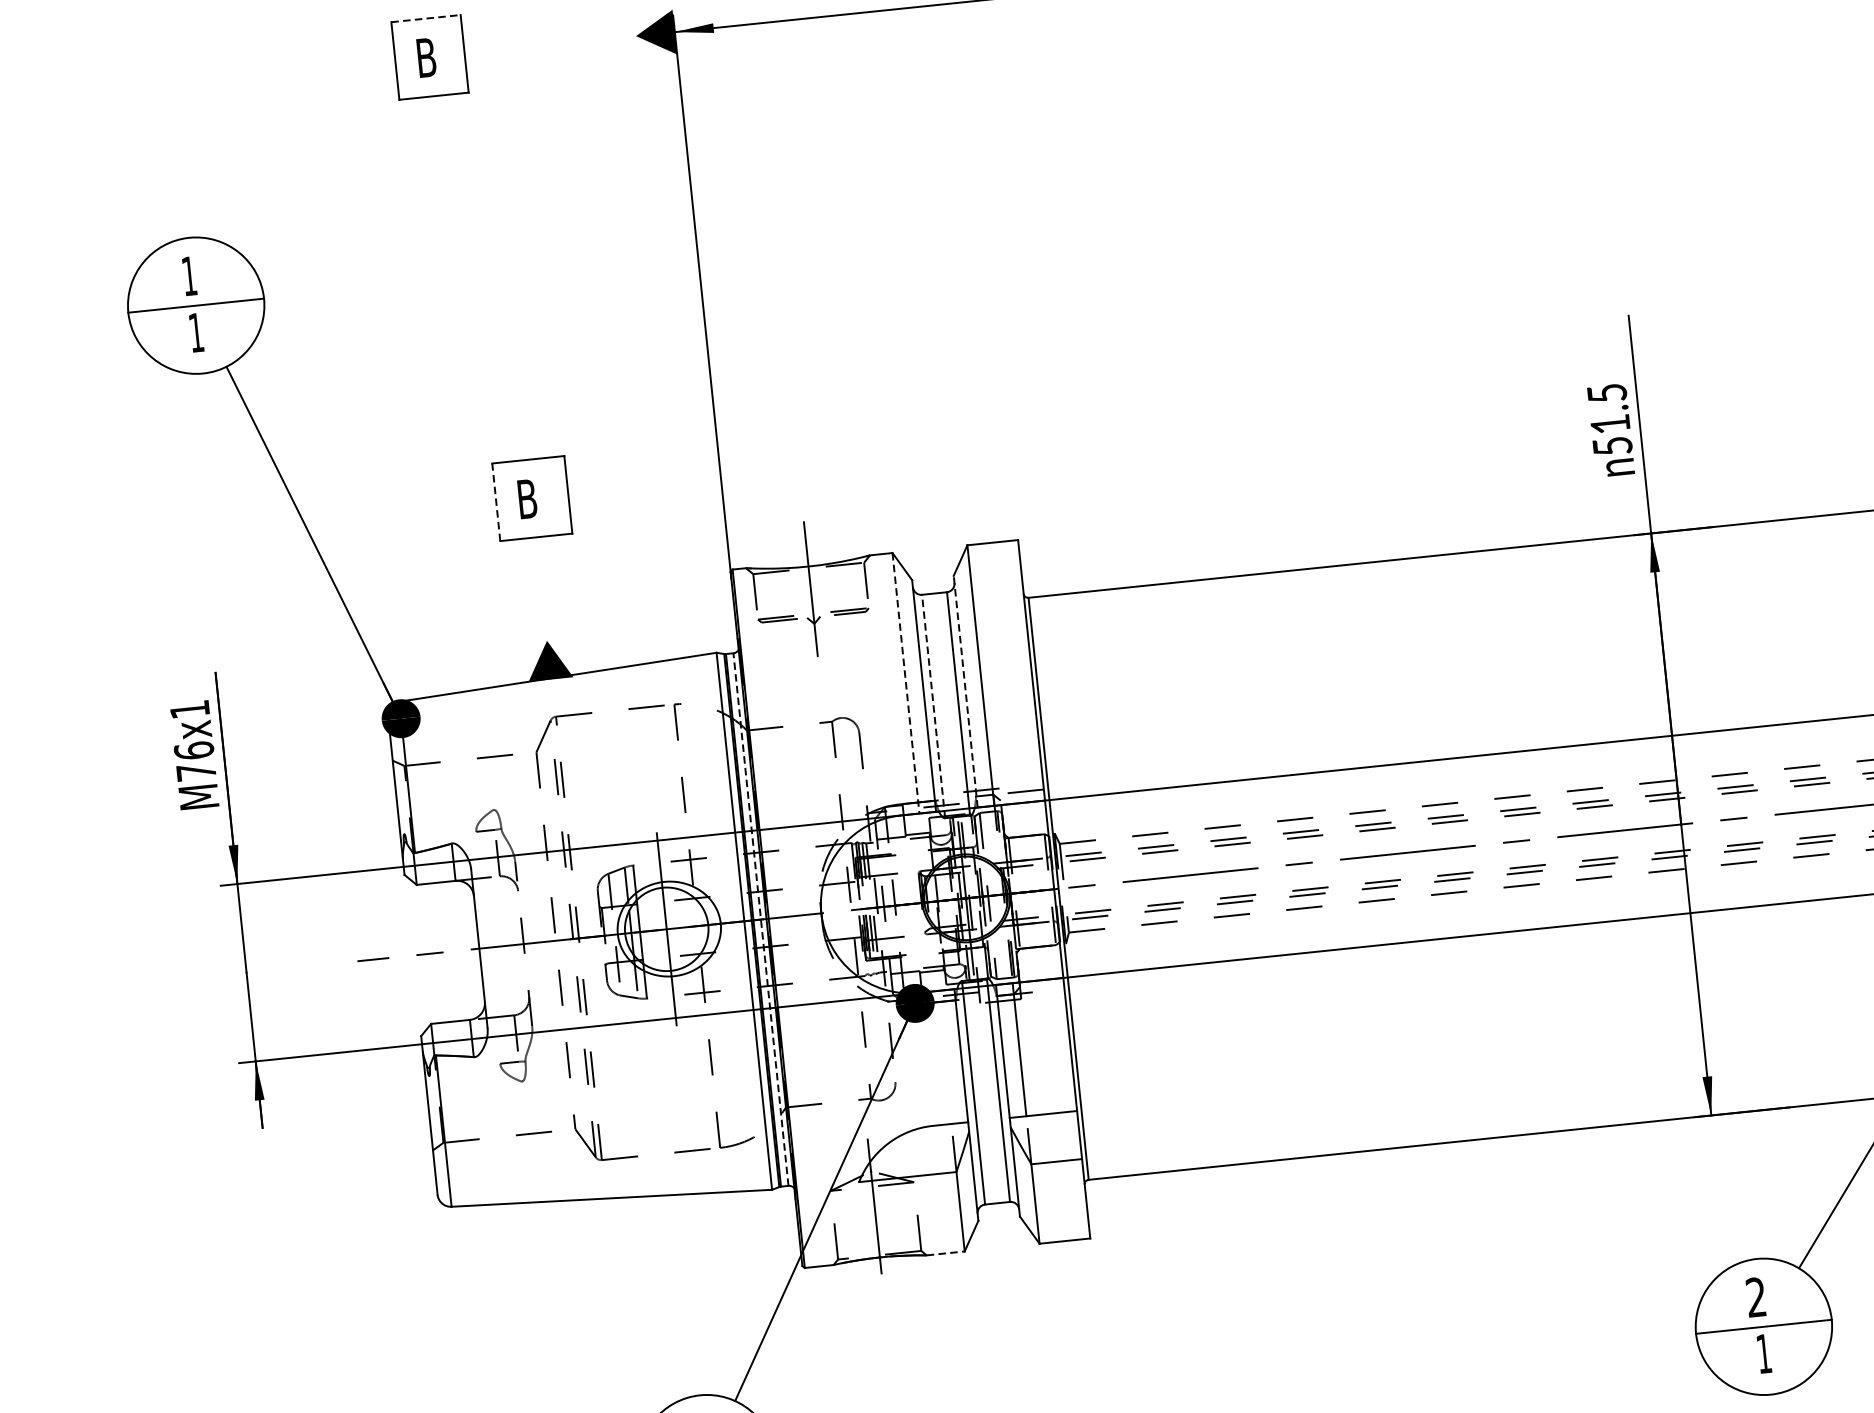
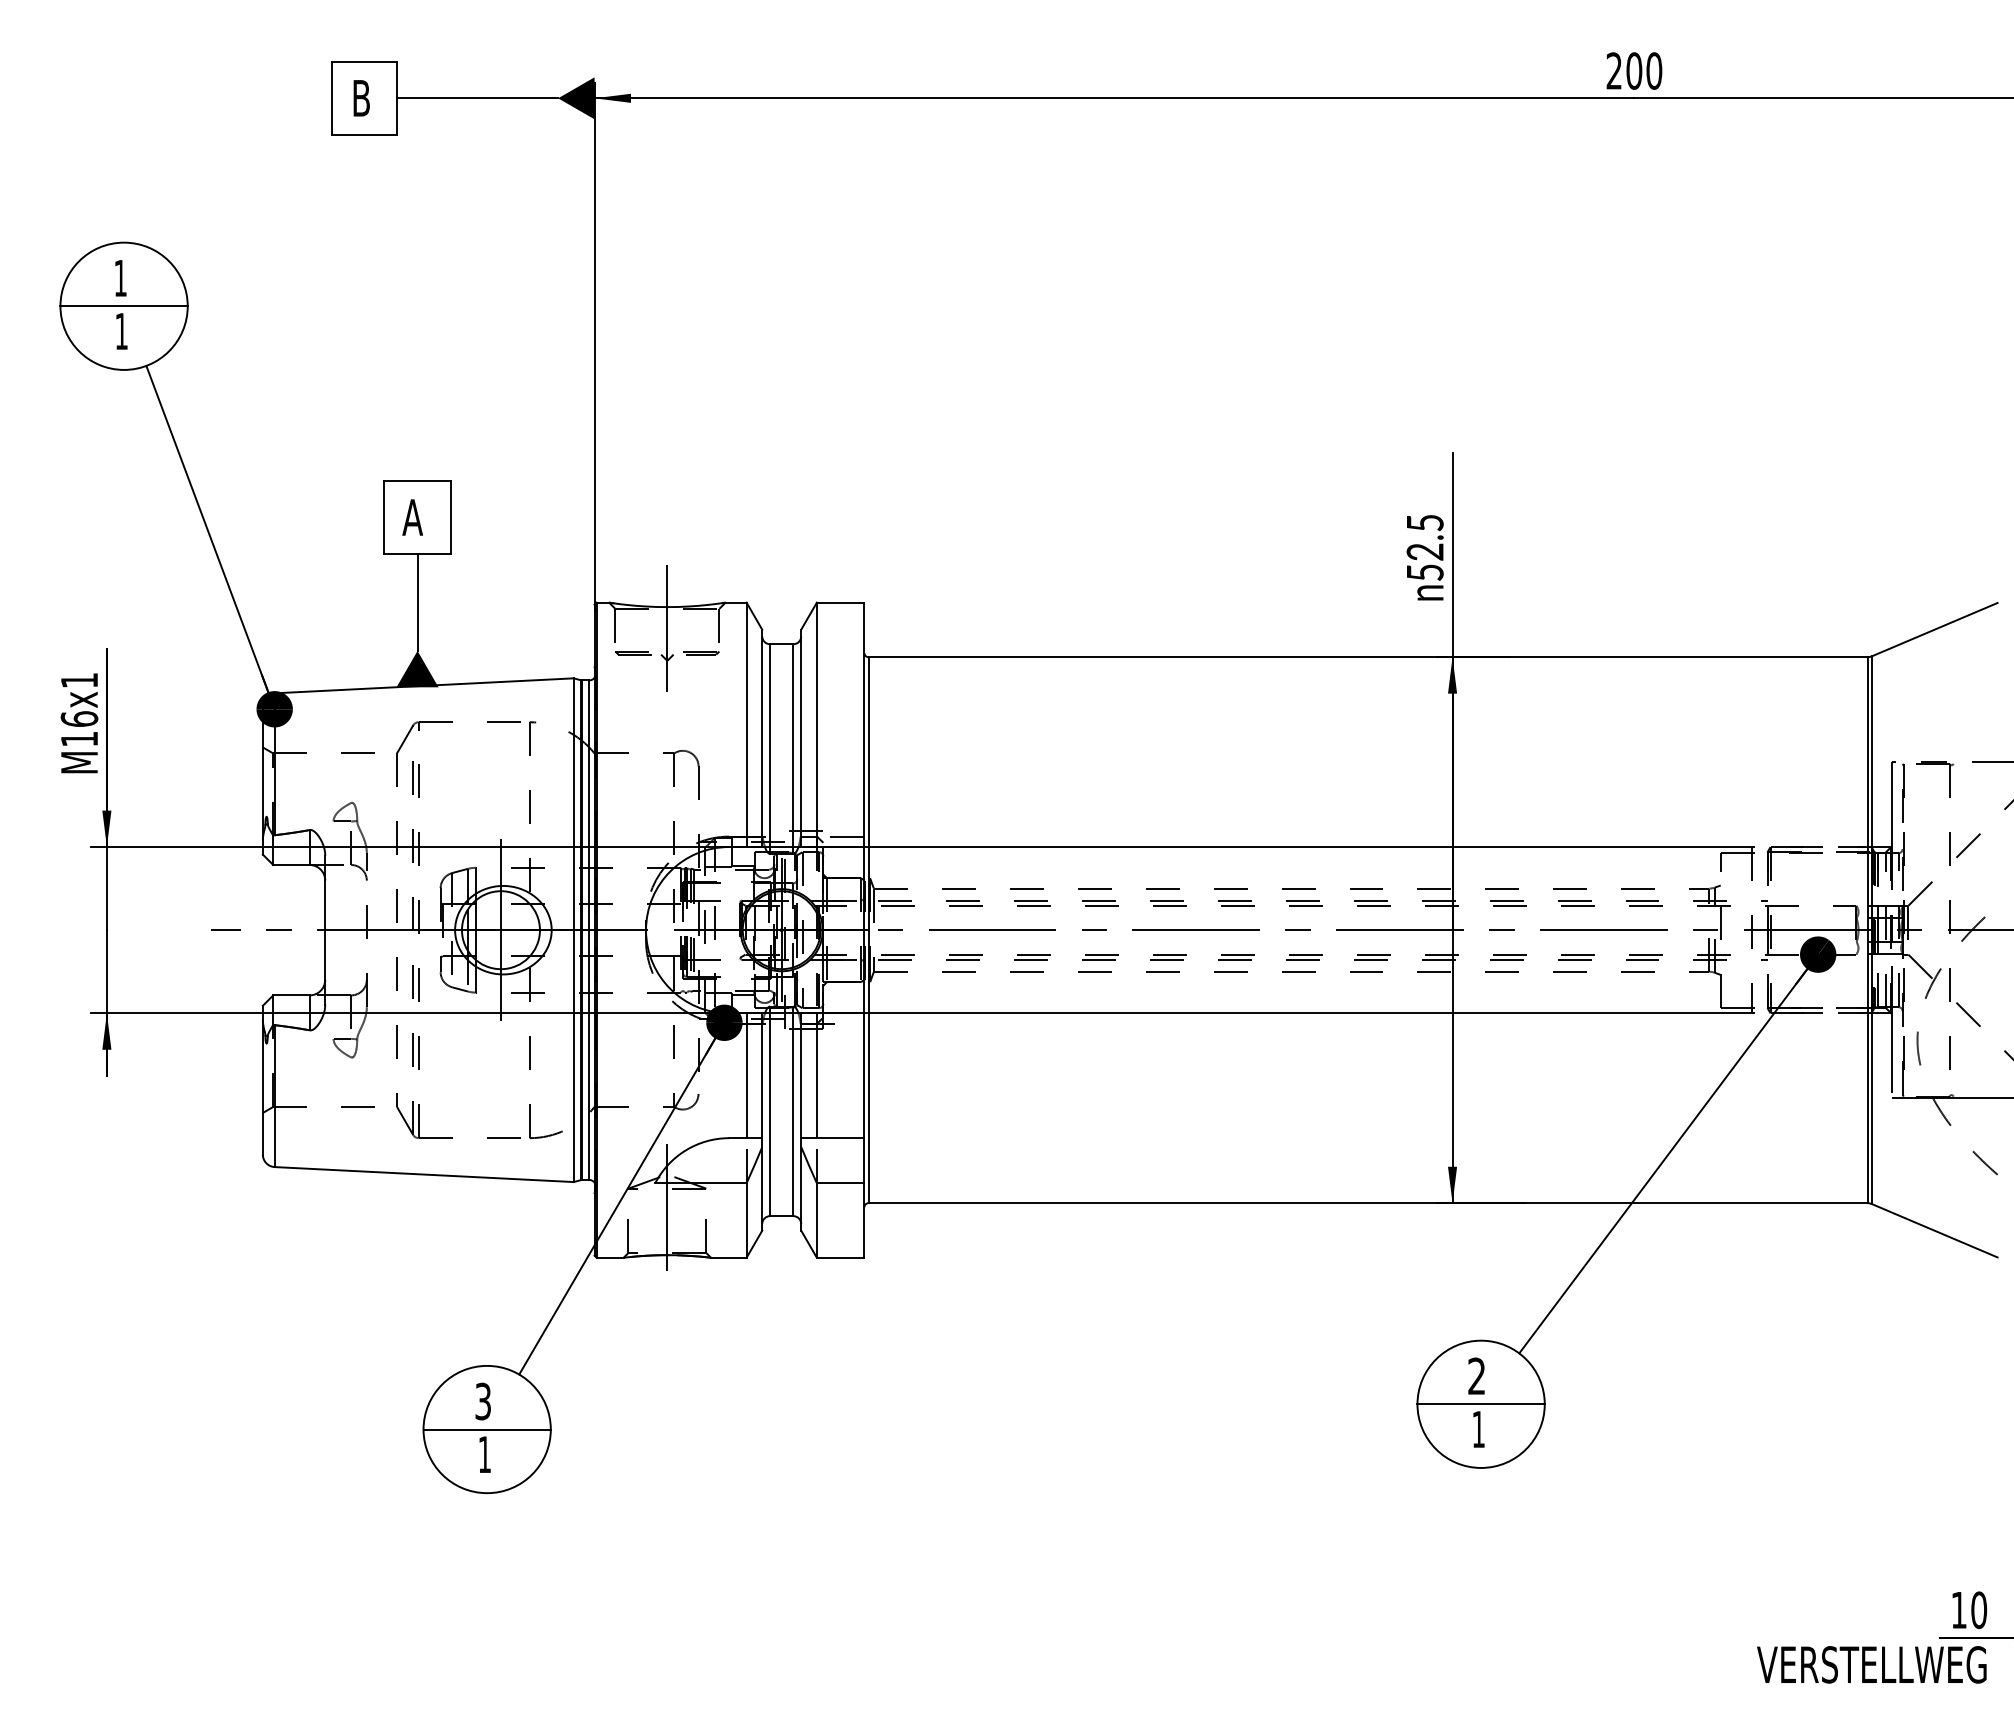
line: (426, 18) -> (365, 61), dashed -> solid
line: (550, 45) -> (477, 98), added
text: (1609, 423) -> (1424, 551), 51.5 -> 52.5
text: (526, 499) -> (412, 517), B -> A
line: (496, 502) -> (383, 517), dashed -> solid
line: (541, 588) -> (417, 601), added
line: (905, 684) -> (746, 725), dashed -> solid
line: (966, 691) -> (801, 738), dashed -> solid
line: (934, 706) -> (770, 749), dashed -> solid
text: (196, 771) -> (79, 738), M76x1 -> M16x1
line: (761, 919) -> (589, 930), dashed -> solid
line: (944, 1057) -> (746, 1075), added
line: (945, 1253) -> (728, 1257), dashed -> solid

